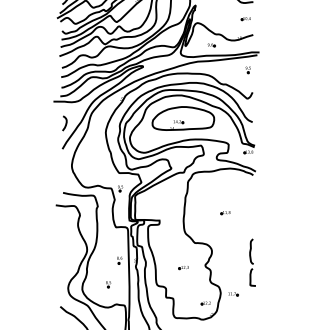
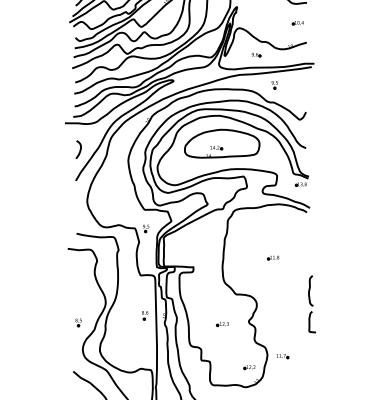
part: (248, 70) -> (274, 85), moved
part: (252, 262) -> (311, 304), moved
part: (108, 284) -> (78, 322), moved

